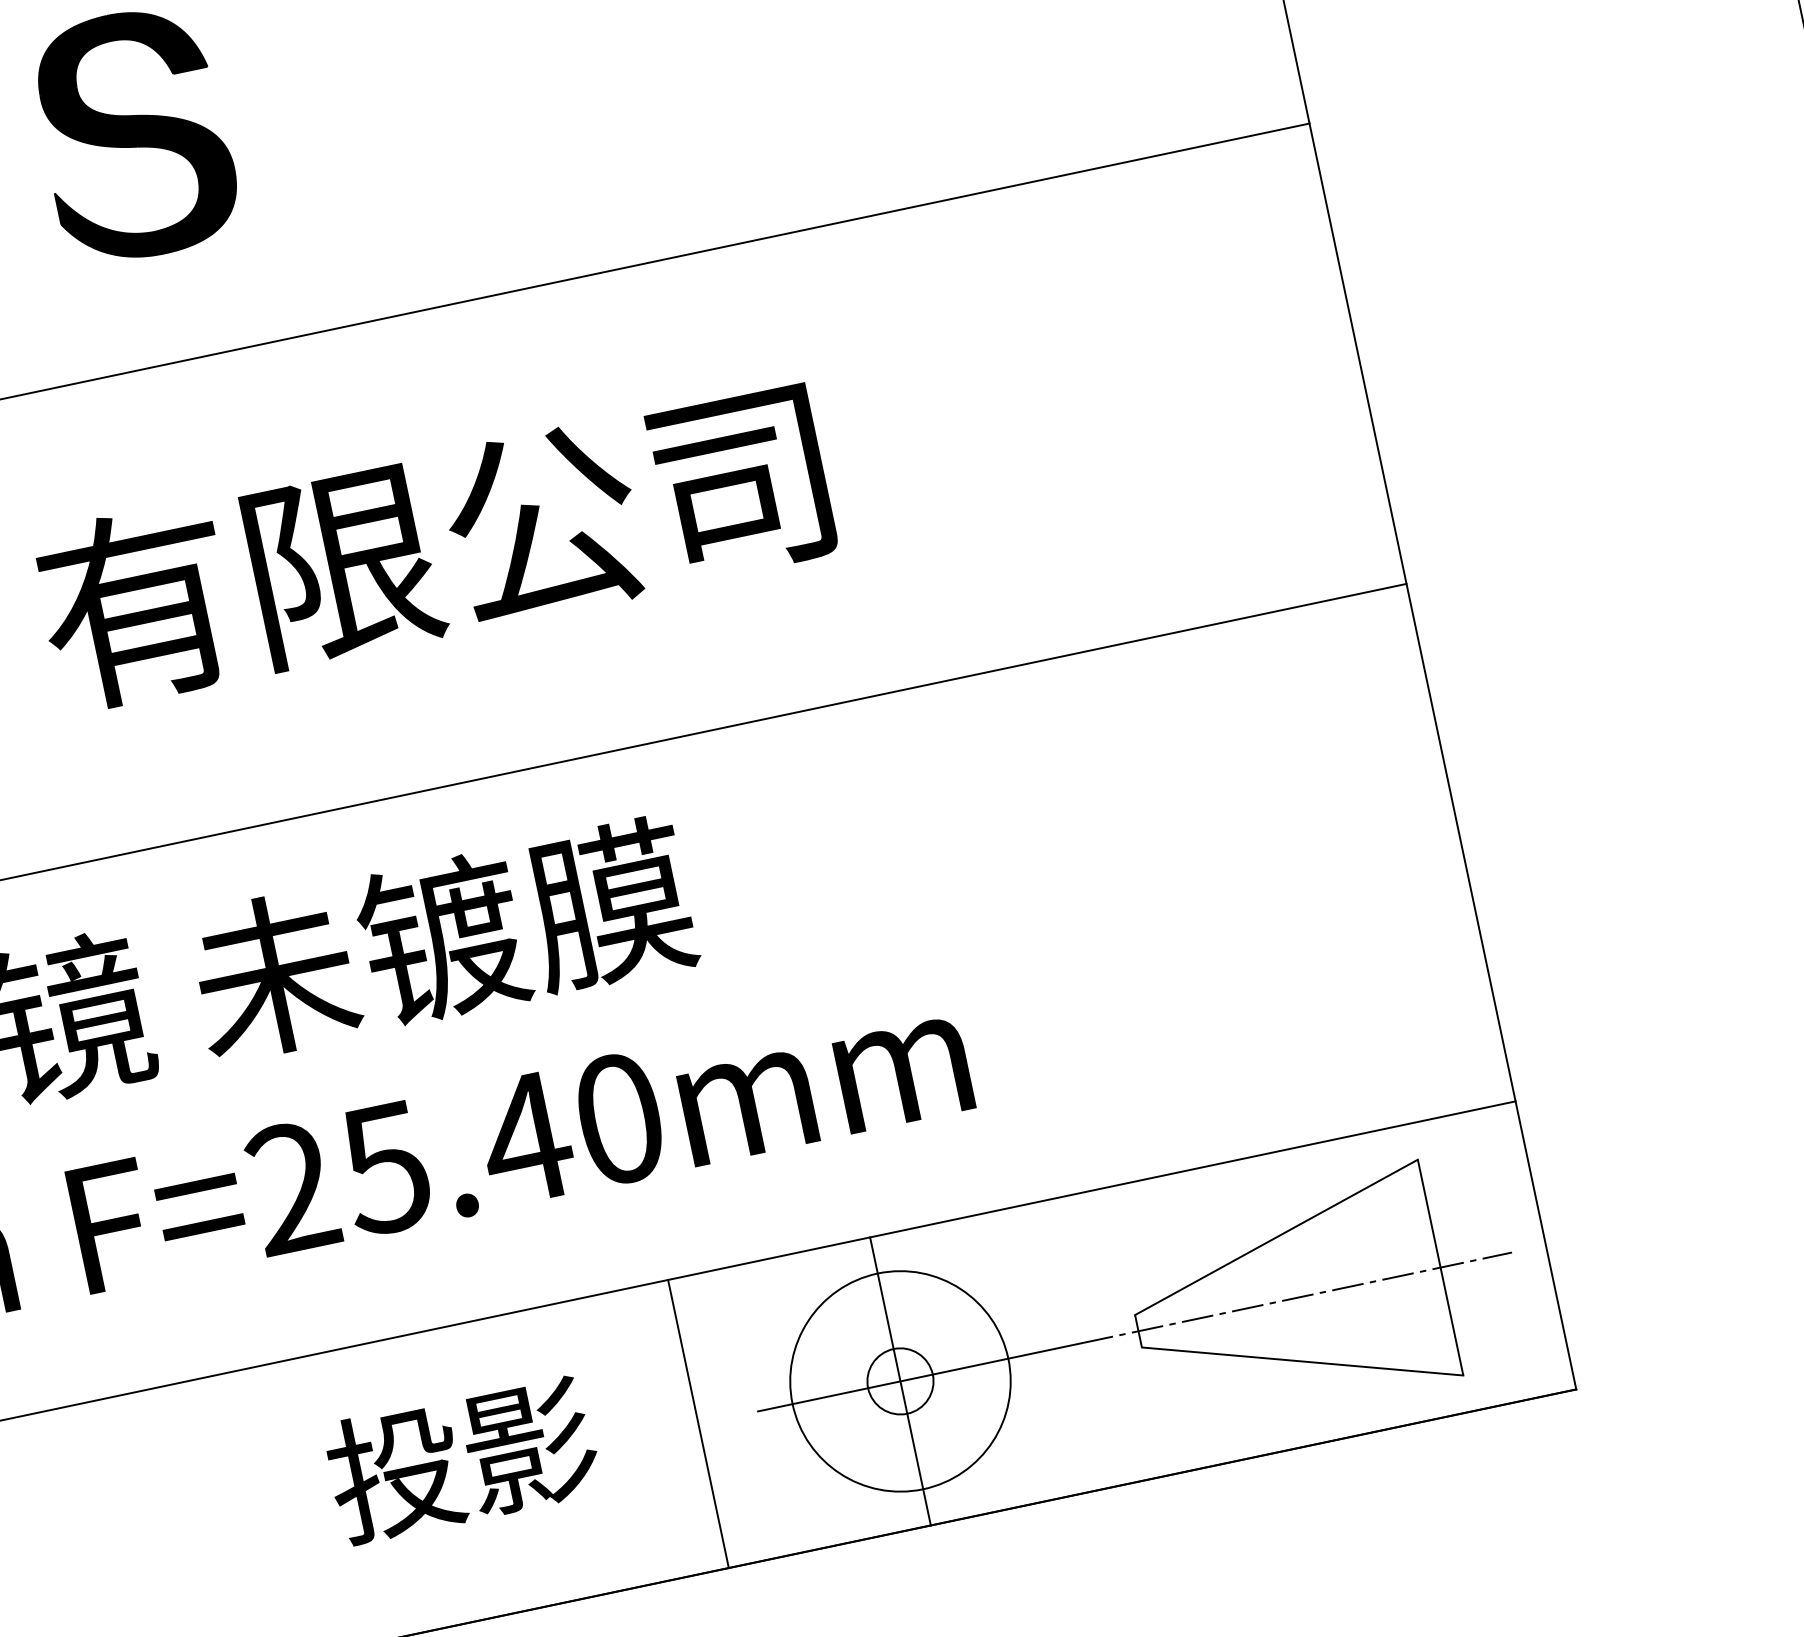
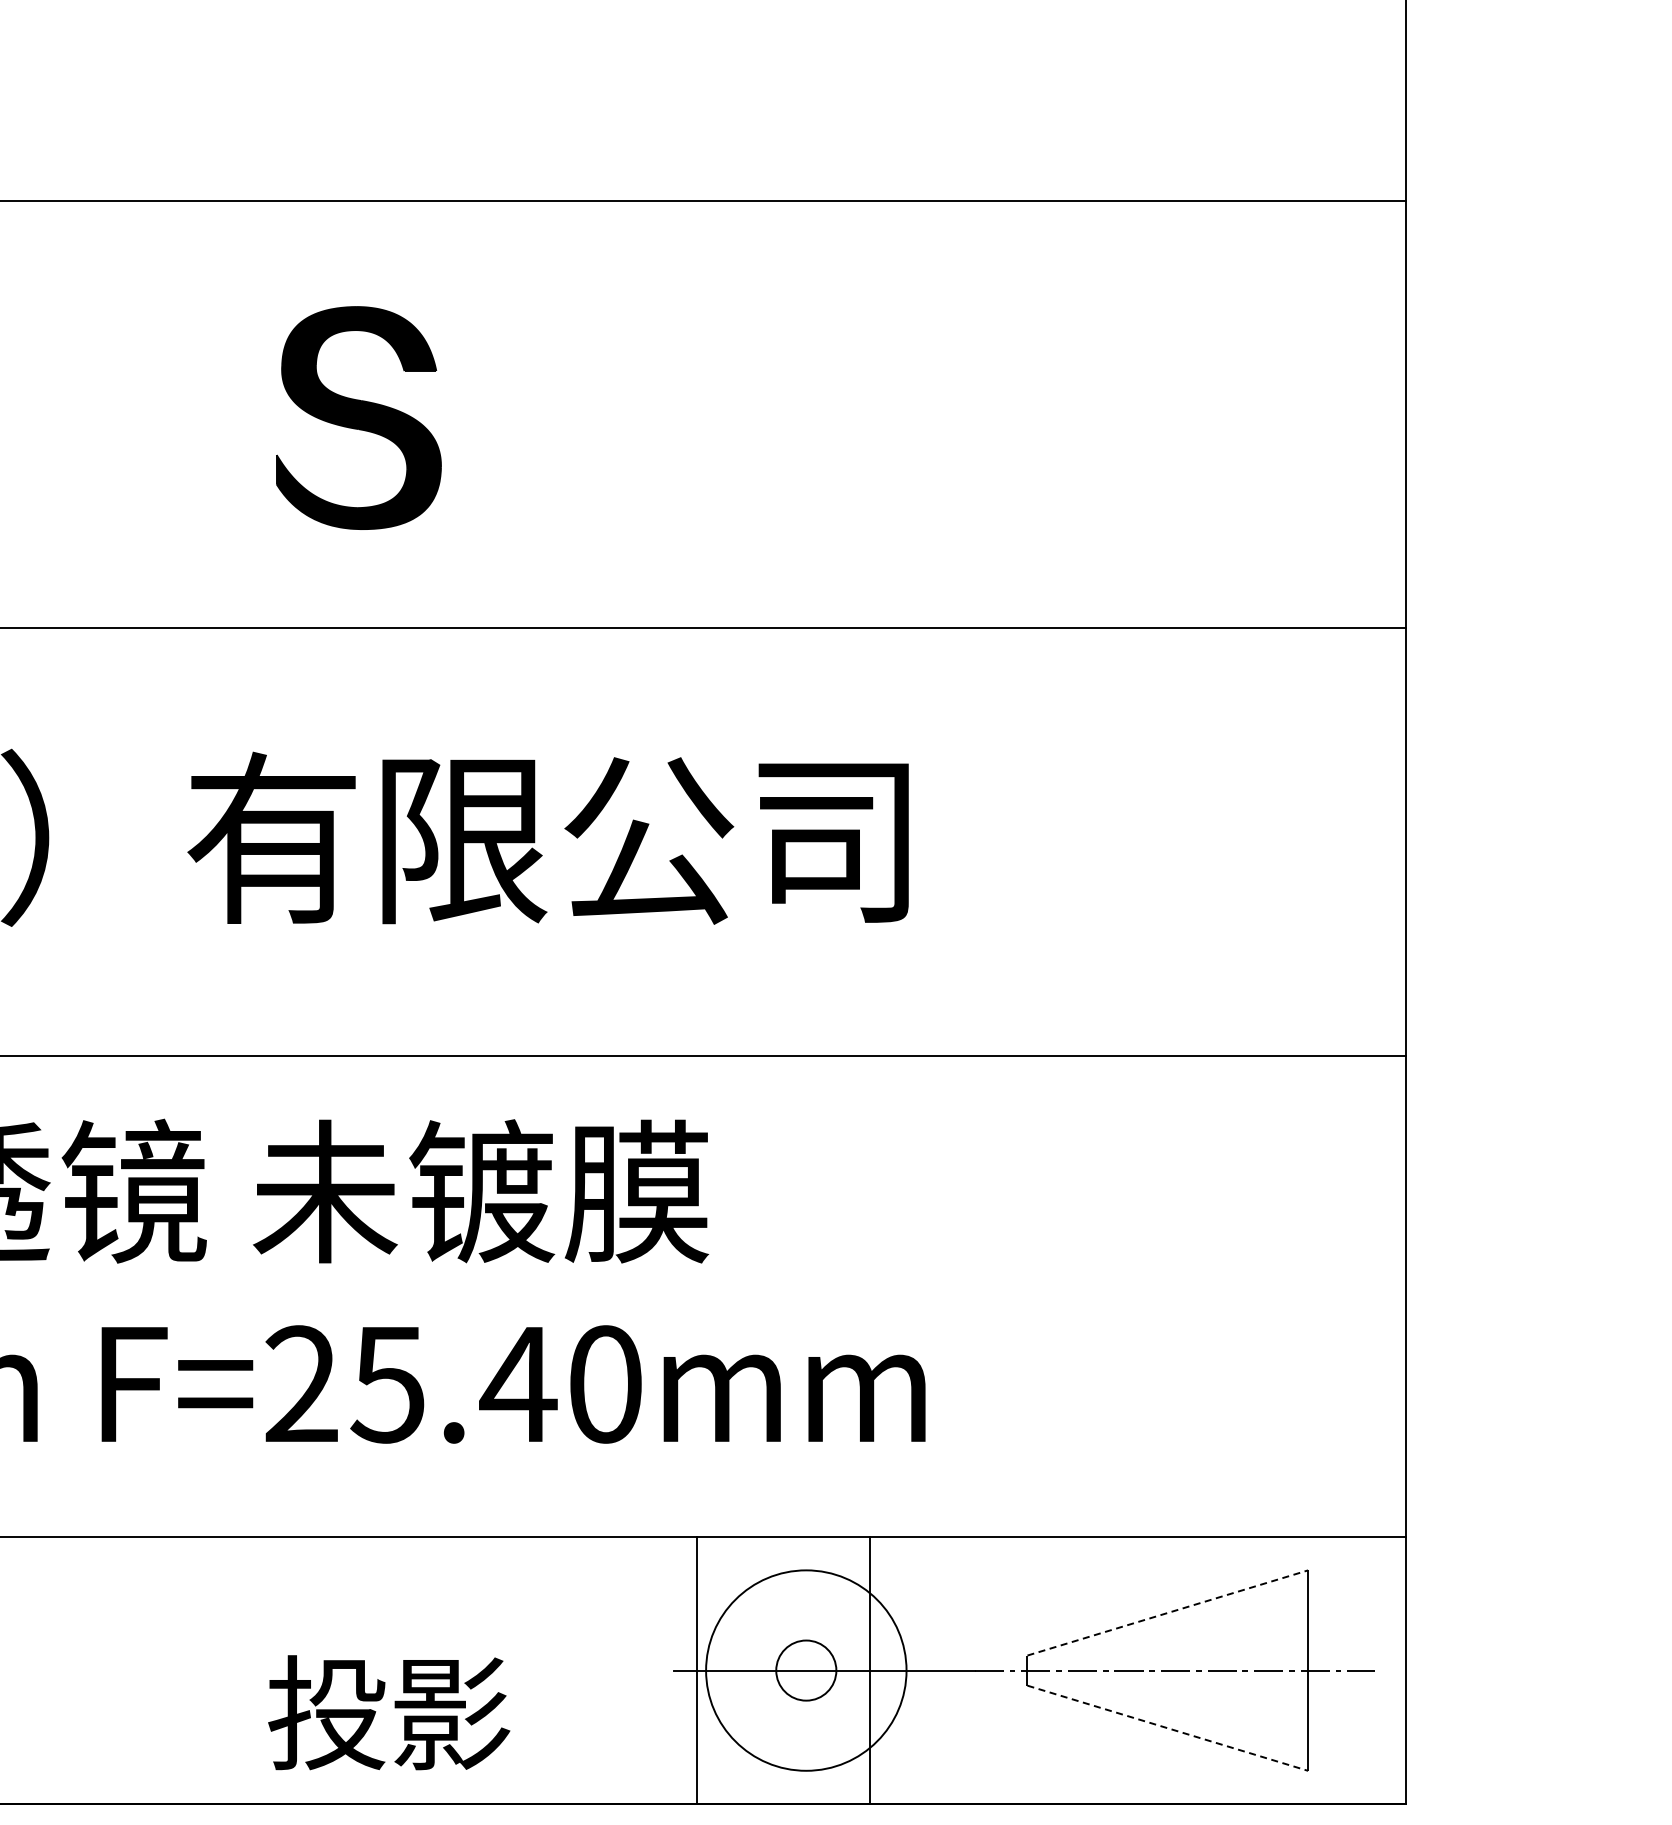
line: (1276, 1236) -> (1167, 1612), solid -> dashed
line: (1302, 1361) -> (1167, 1728), solid -> dashed
line: (900, 1381) -> (870, 1670), moved
line: (698, 1423) -> (696, 1670), moved
text: (462, 1458) -> (389, 1712), moved

